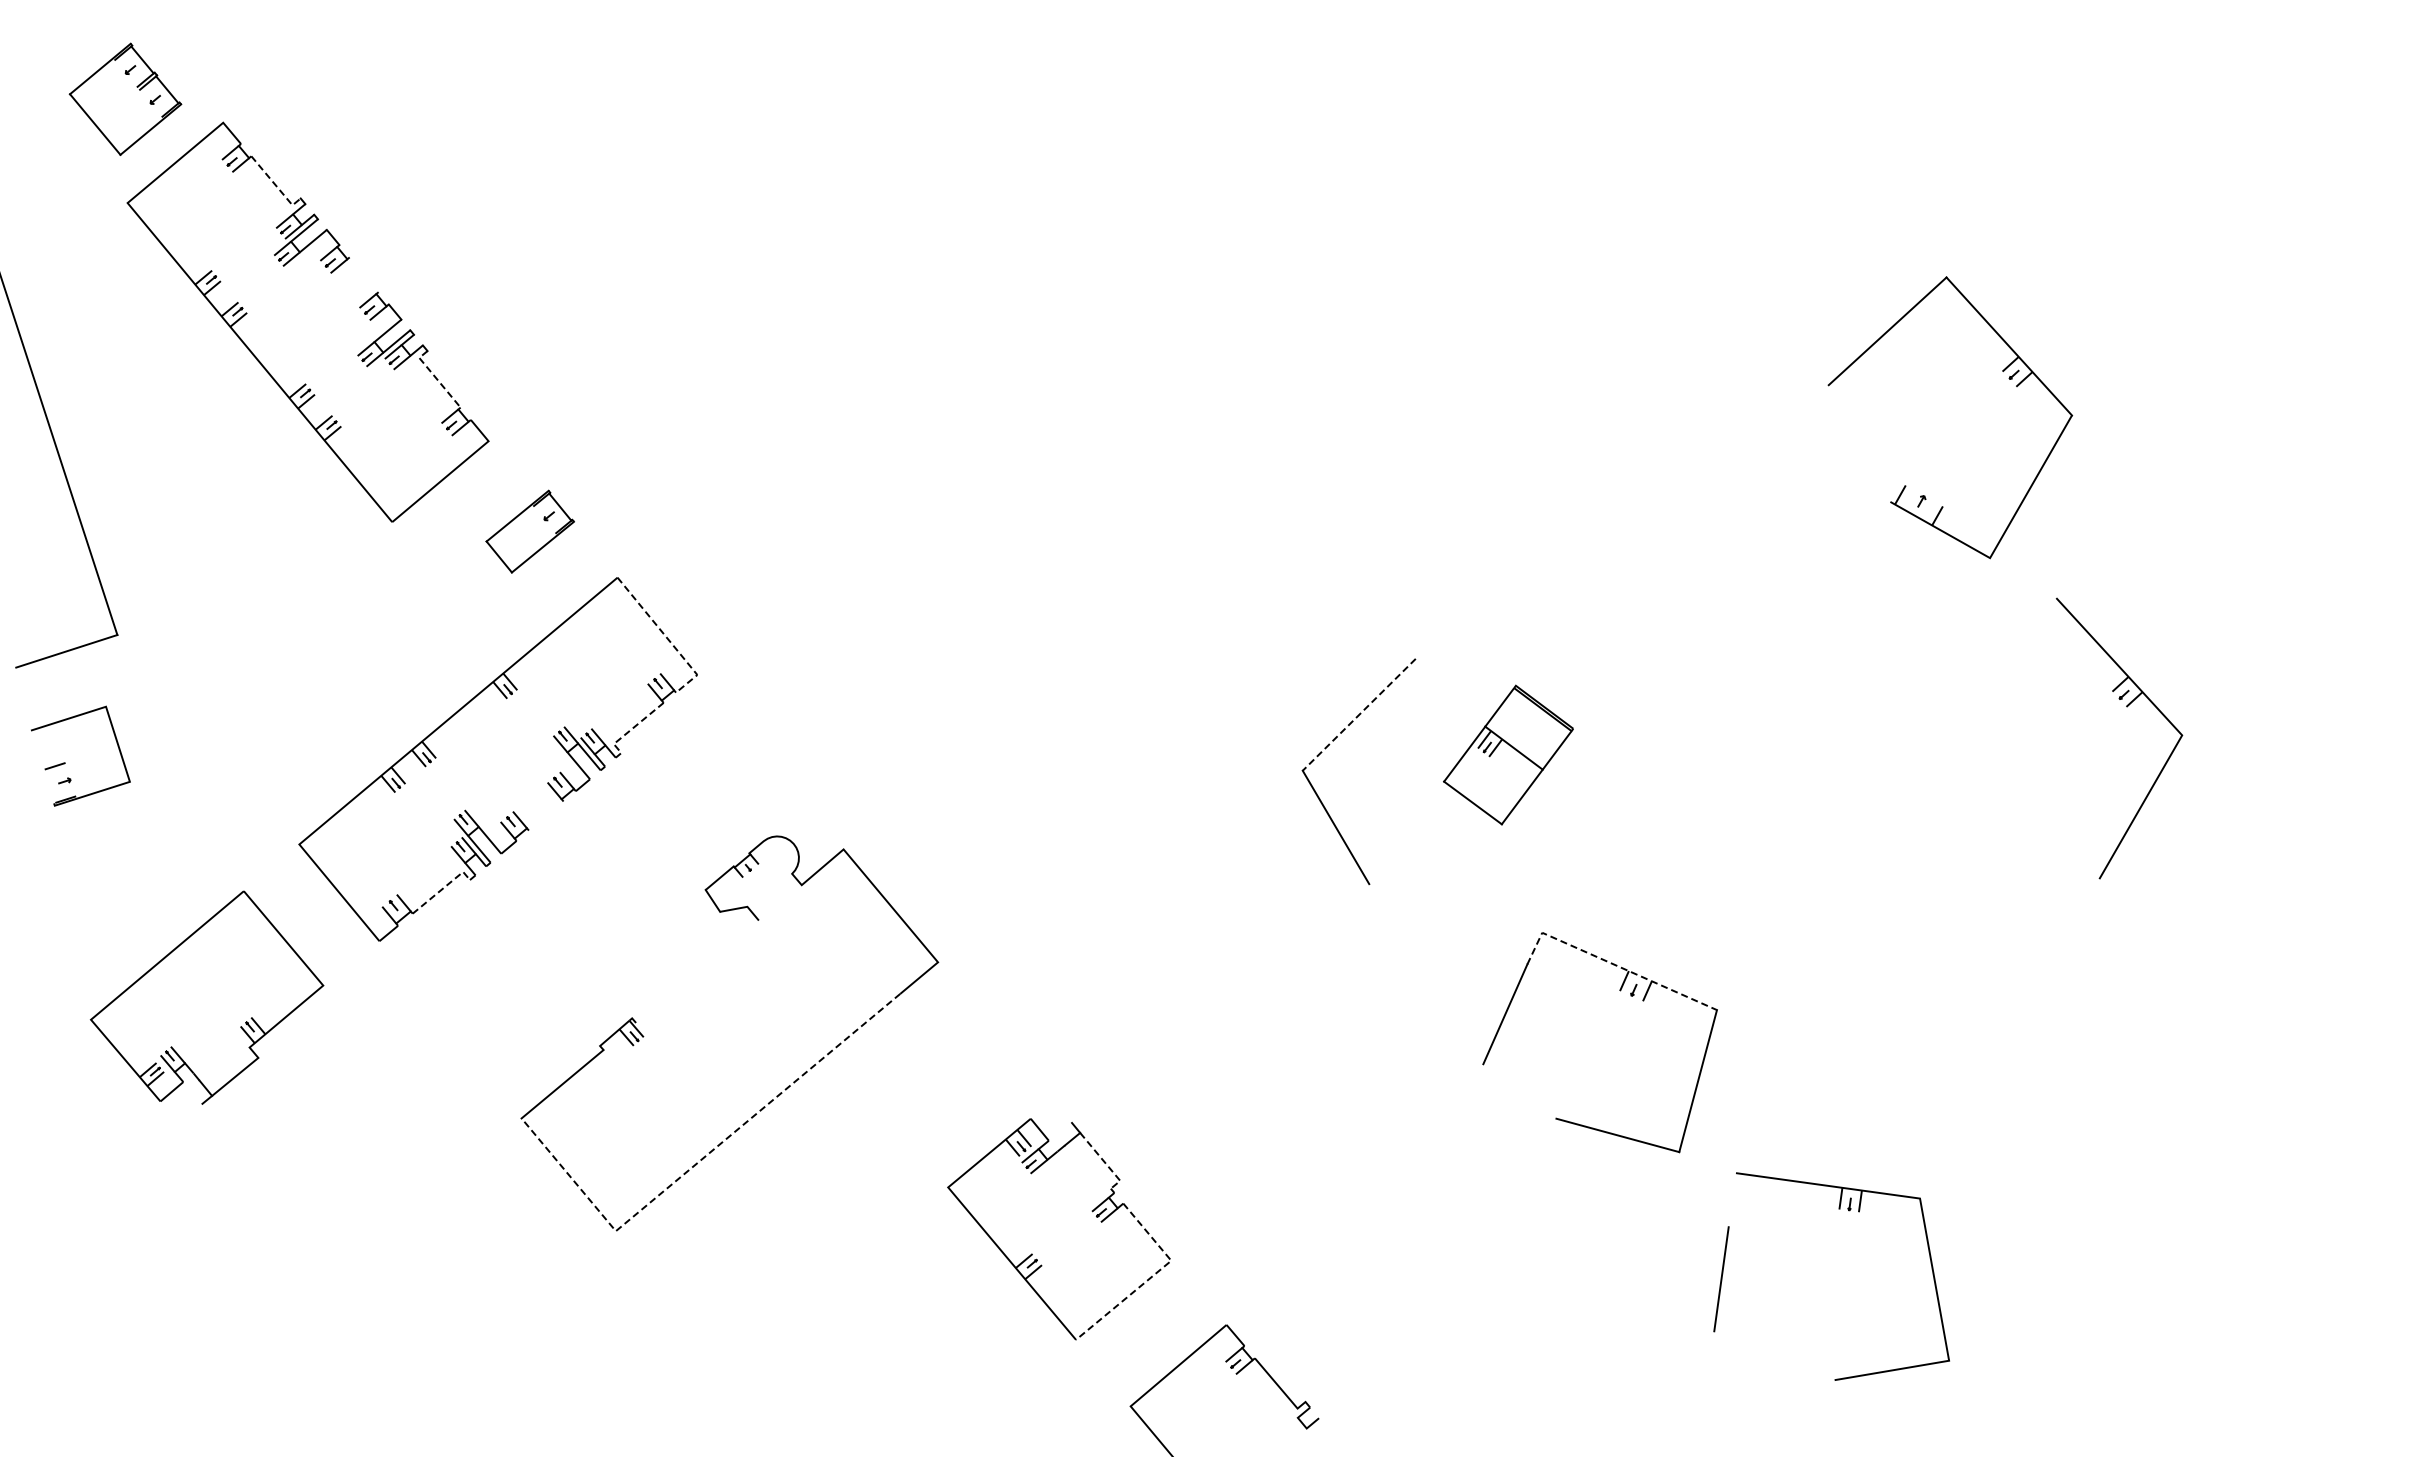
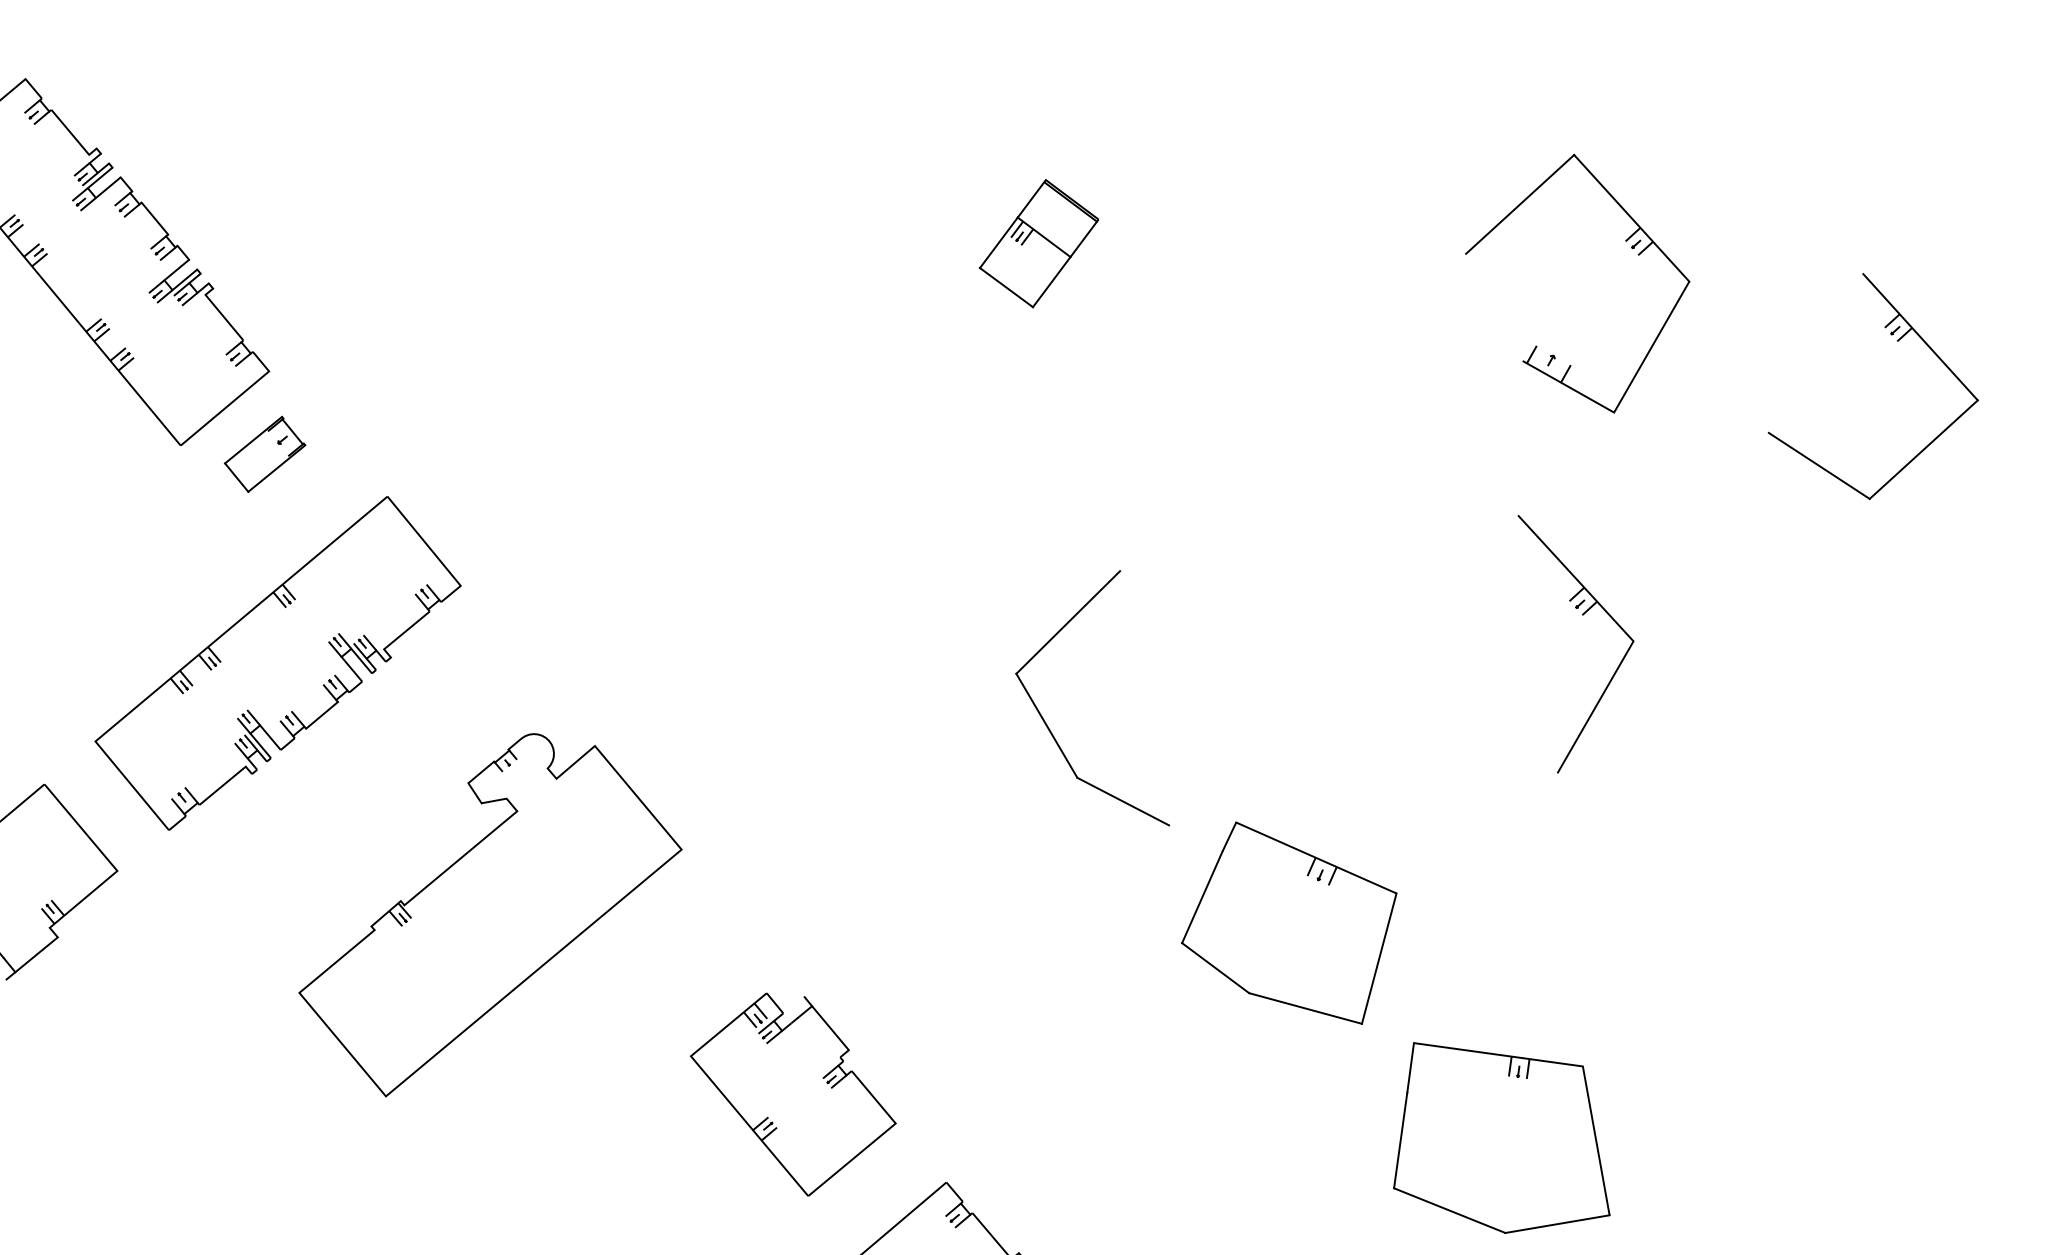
line: (275, 185) -> (73, 136), dashed -> solid
line: (363, 274) -> (154, 218), added
part: (2002, 371) -> (1625, 241), moved
line: (436, 378) -> (221, 313), dashed -> solid
part: (2262, 408) -> (1897, 341), added
part: (529, 531) -> (264, 454), moved
line: (667, 637) -> (433, 551), dashed -> solid
part: (2126, 707) -> (1582, 615), moved
line: (1358, 715) -> (1067, 623), dashed -> solid
line: (629, 730) -> (398, 636), dashed -> solid
part: (1508, 754) -> (1039, 243), moved
line: (545, 815) -> (321, 714), added
line: (442, 889) -> (226, 782), dashed -> solid
line: (1419, 909) -> (1123, 801), added
line: (1613, 964) -> (1301, 851), dashed -> solid
line: (697, 971) -> (460, 858), added
line: (1519, 1091) -> (1215, 968), added
line: (700, 1160) -> (463, 1031), dashed -> solid
line: (1105, 1162) -> (835, 1033), dashed -> solid
line: (1731, 1200) -> (1409, 1068), added
line: (1152, 1276) -> (878, 1137), dashed -> solid
line: (1774, 1355) -> (1449, 1210), added

